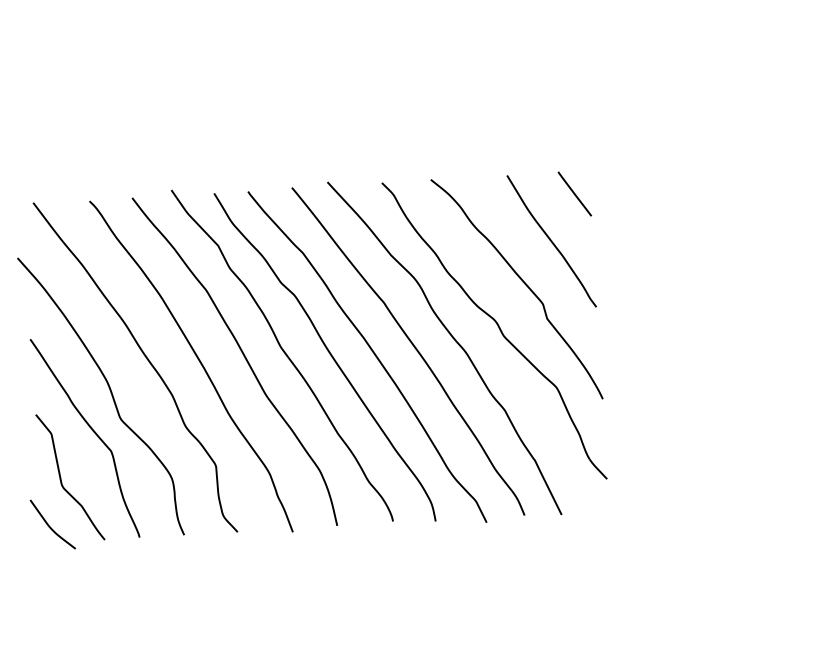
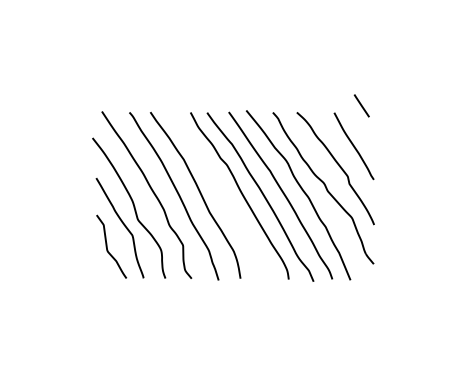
line: (574, 193) -> (361, 105), moved
curve: (283, 354) -> (219, 193), removed
curve: (50, 525) -> (100, 269), removed

